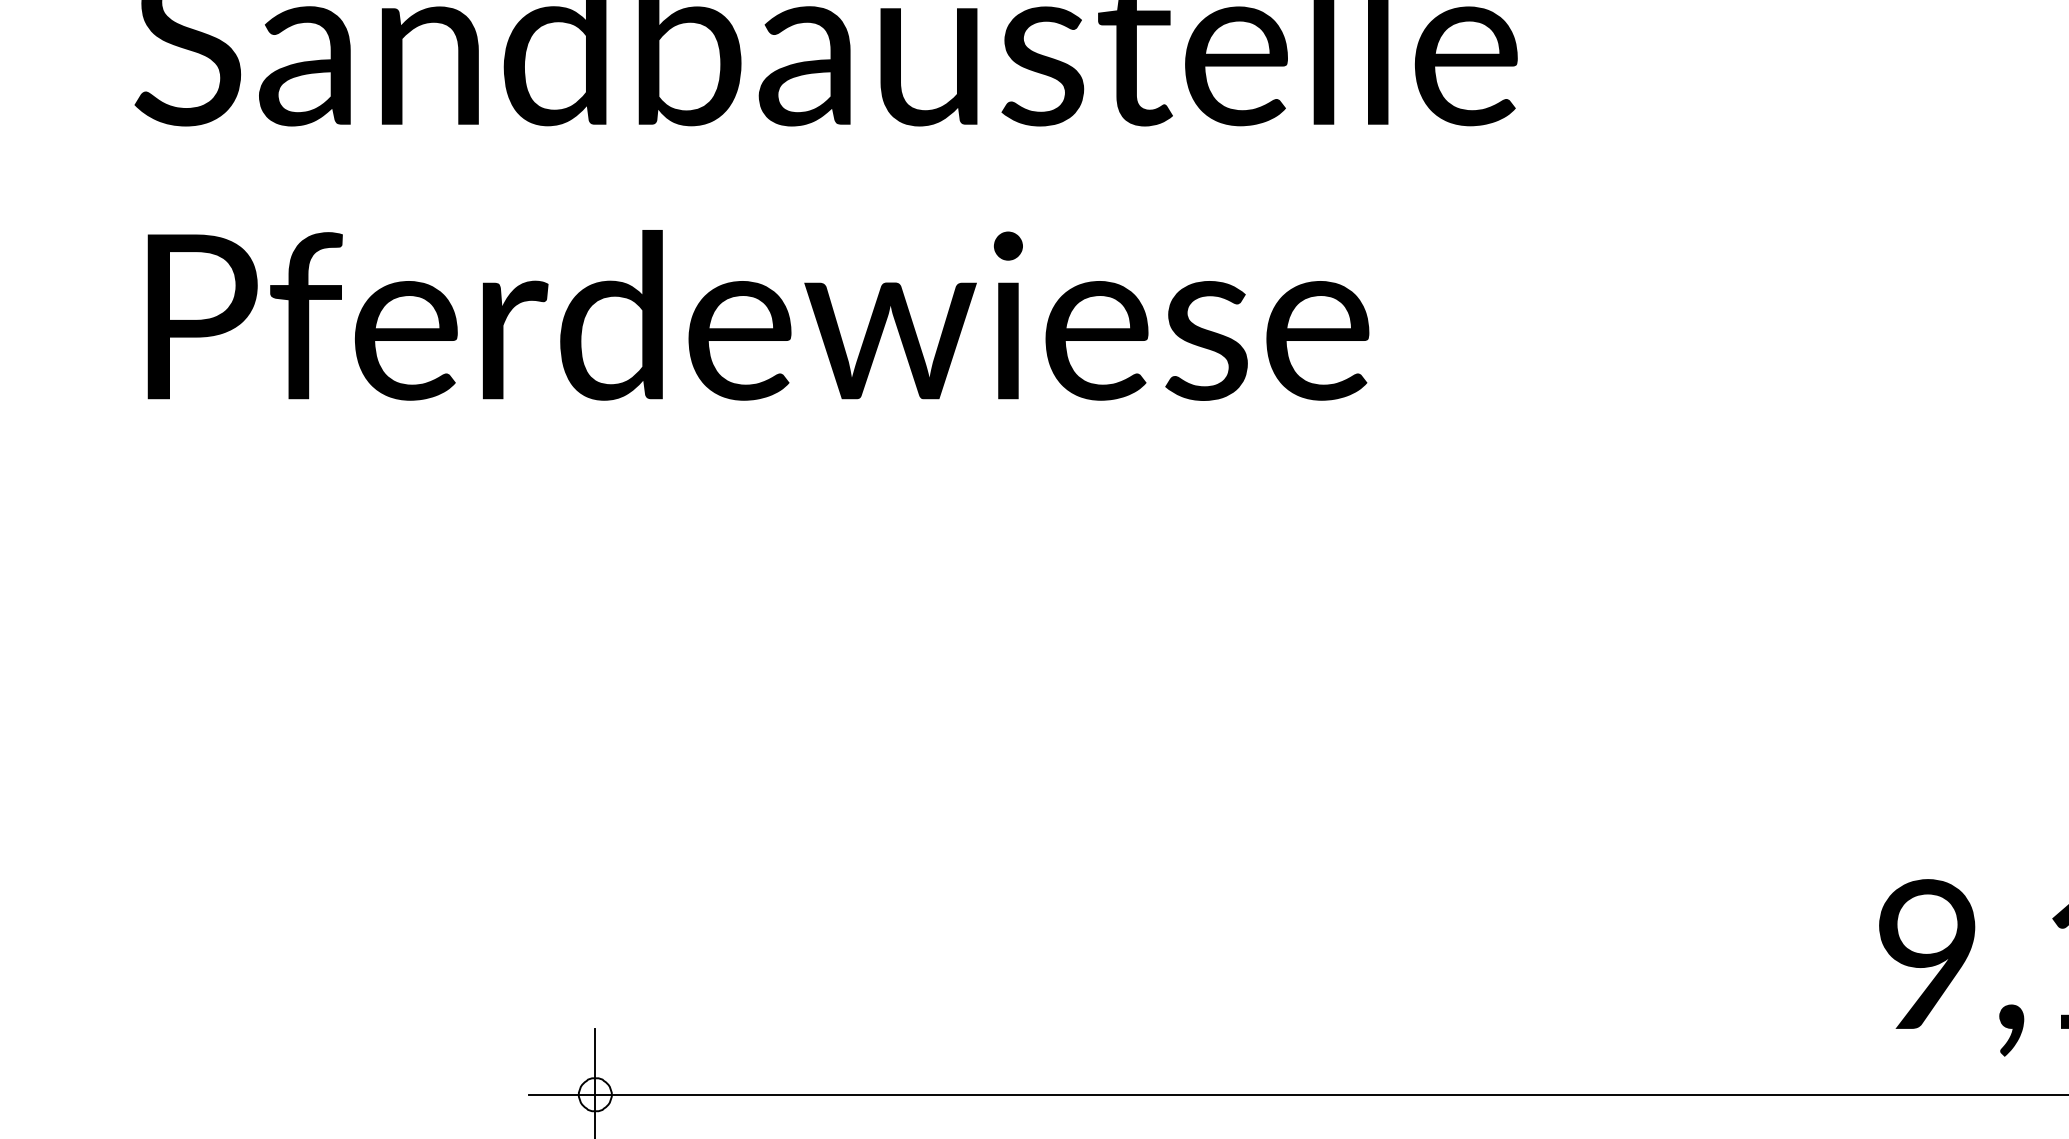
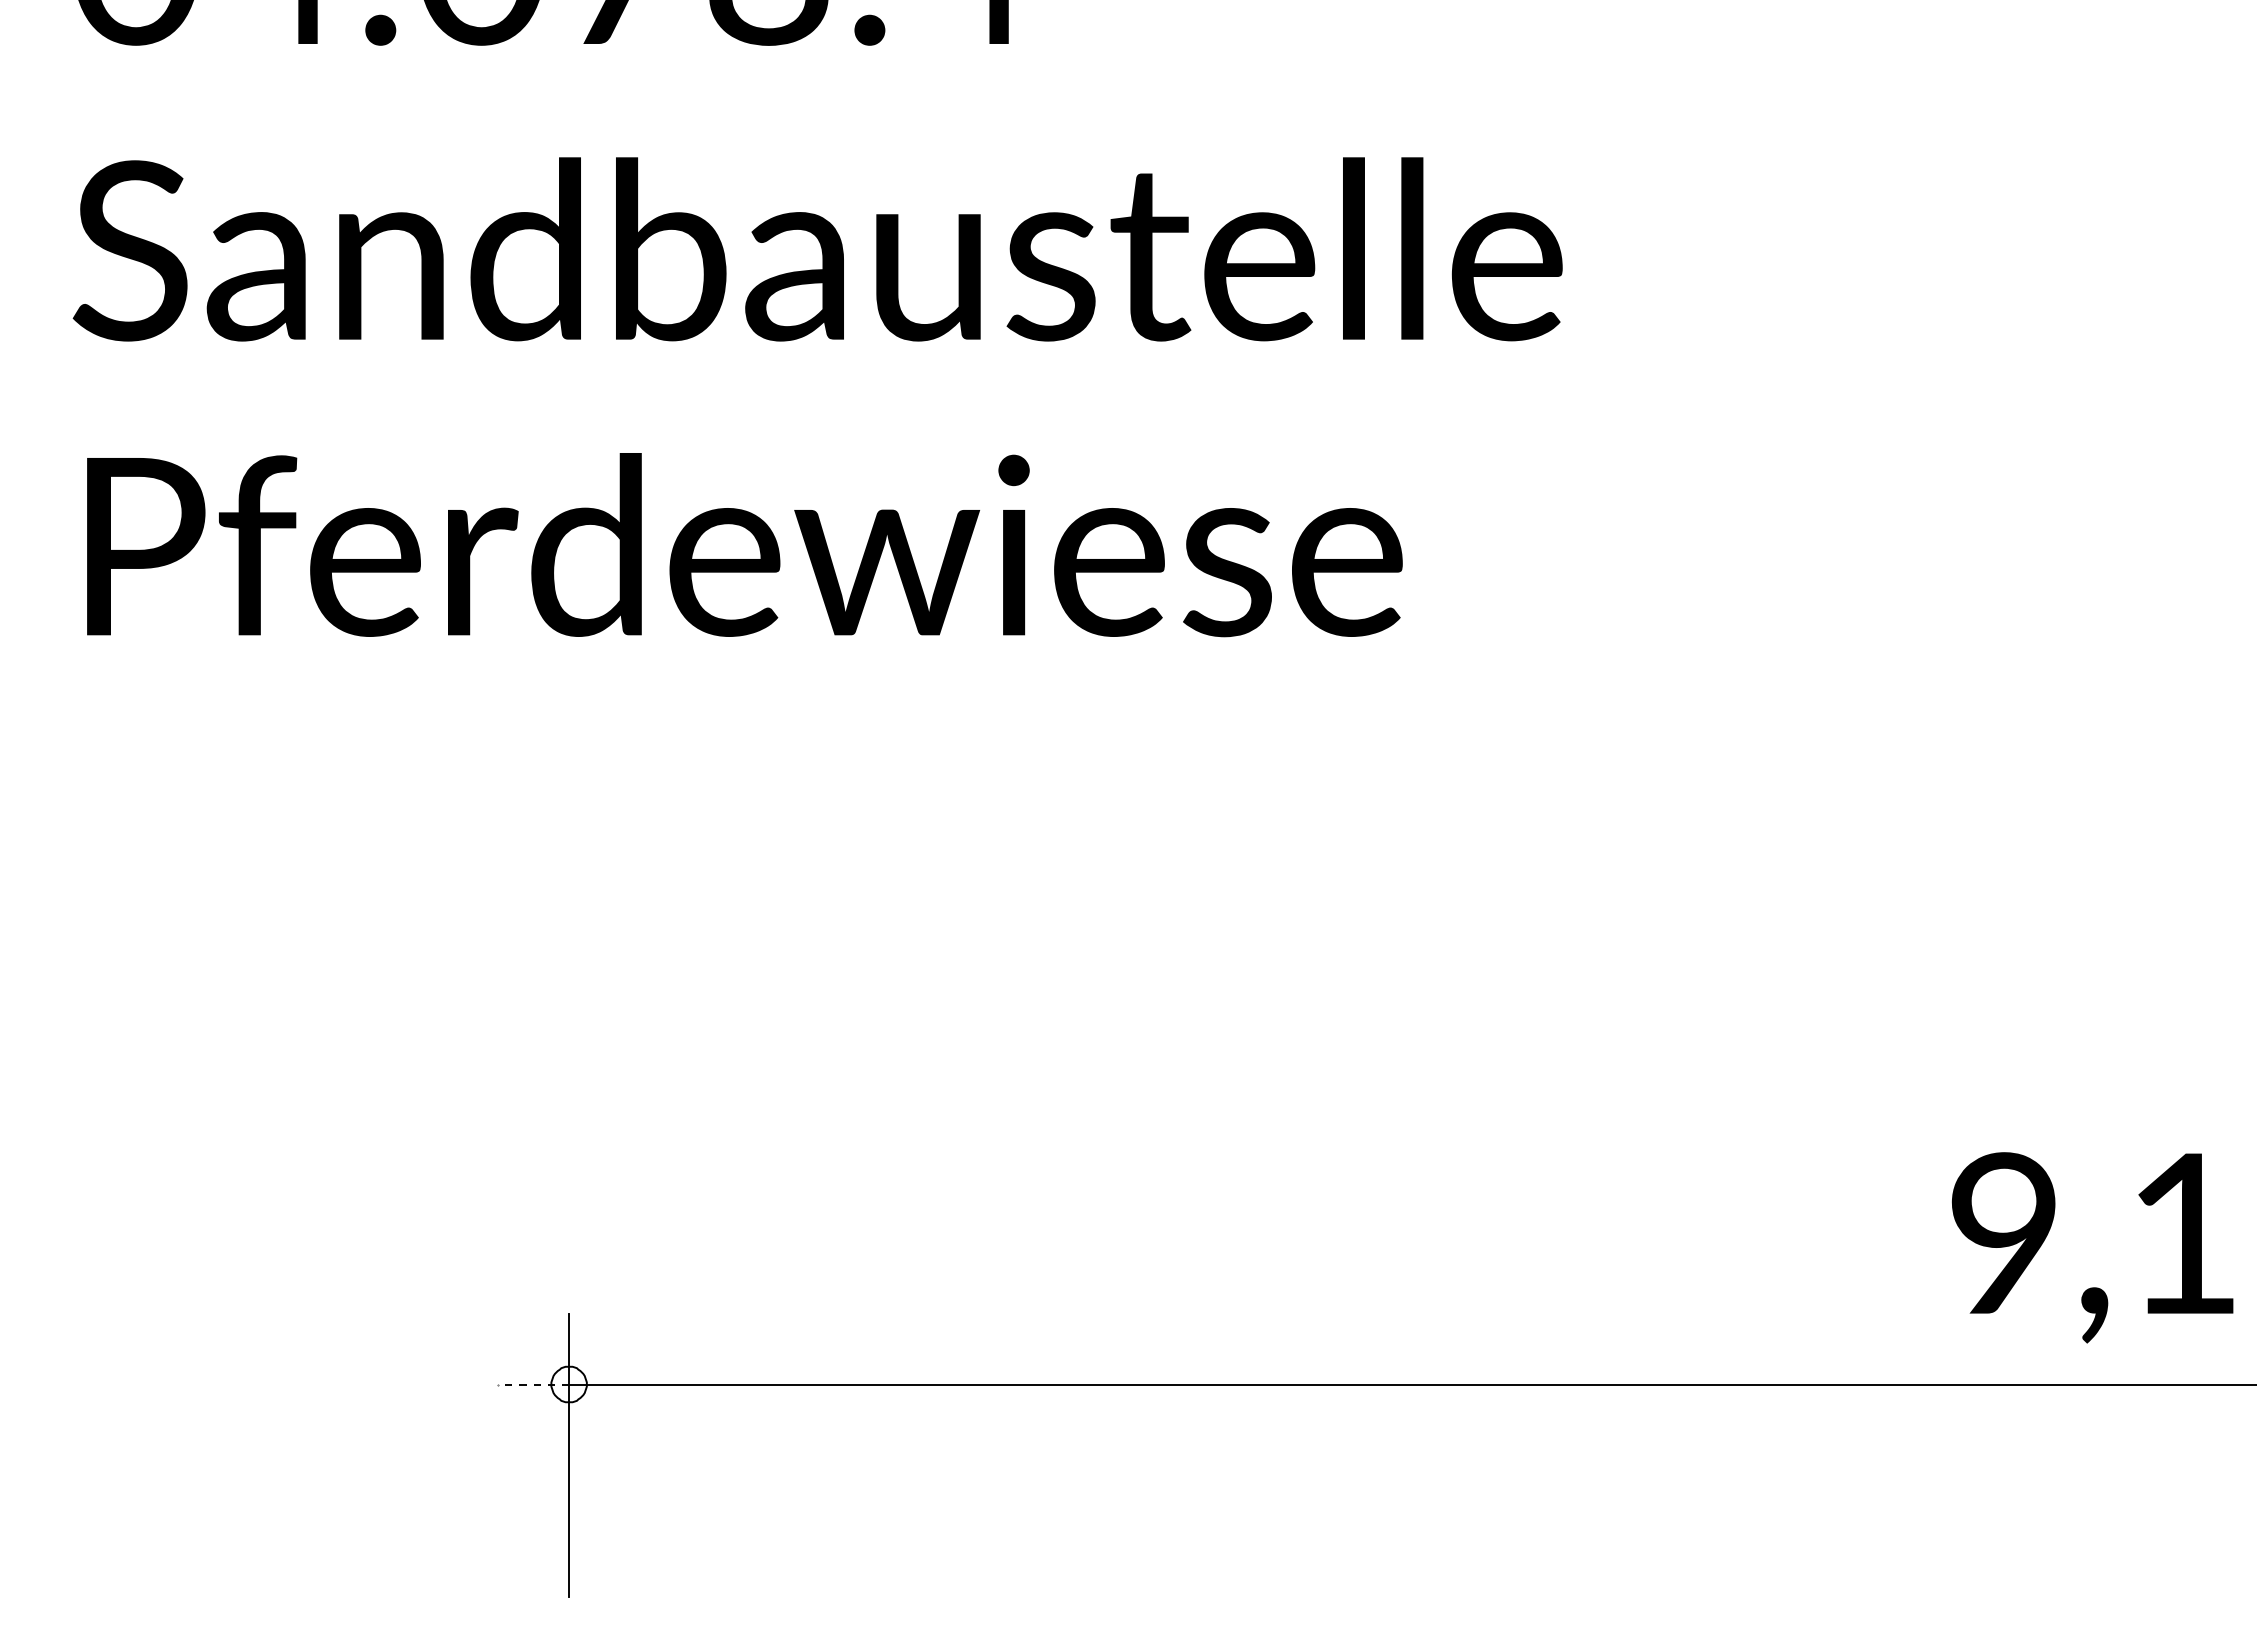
line: (562, 1094) -> (533, 1384), solid -> dashed

